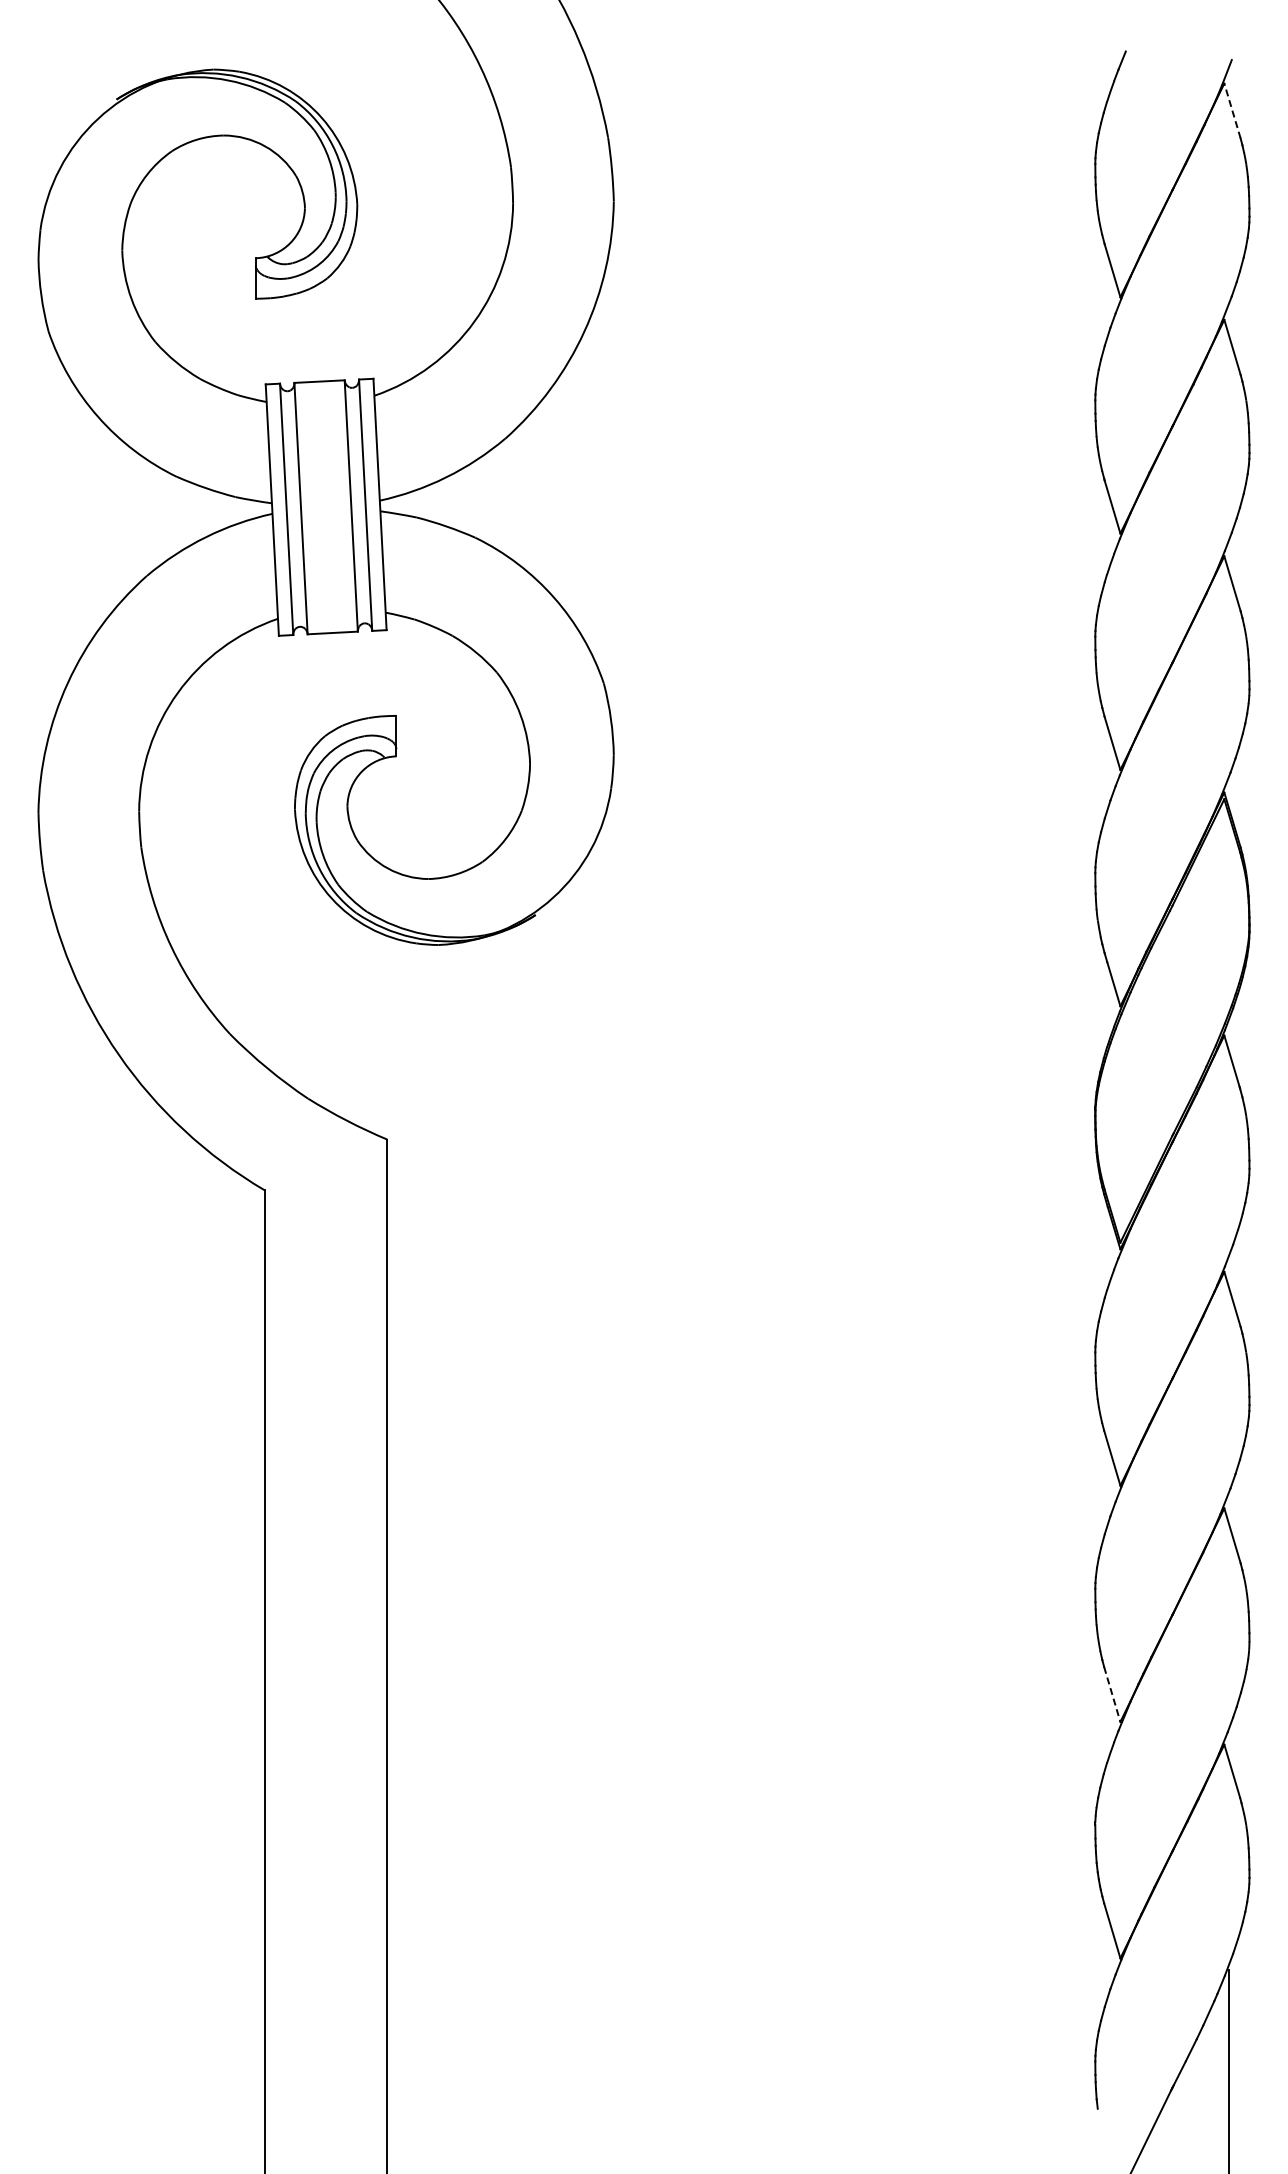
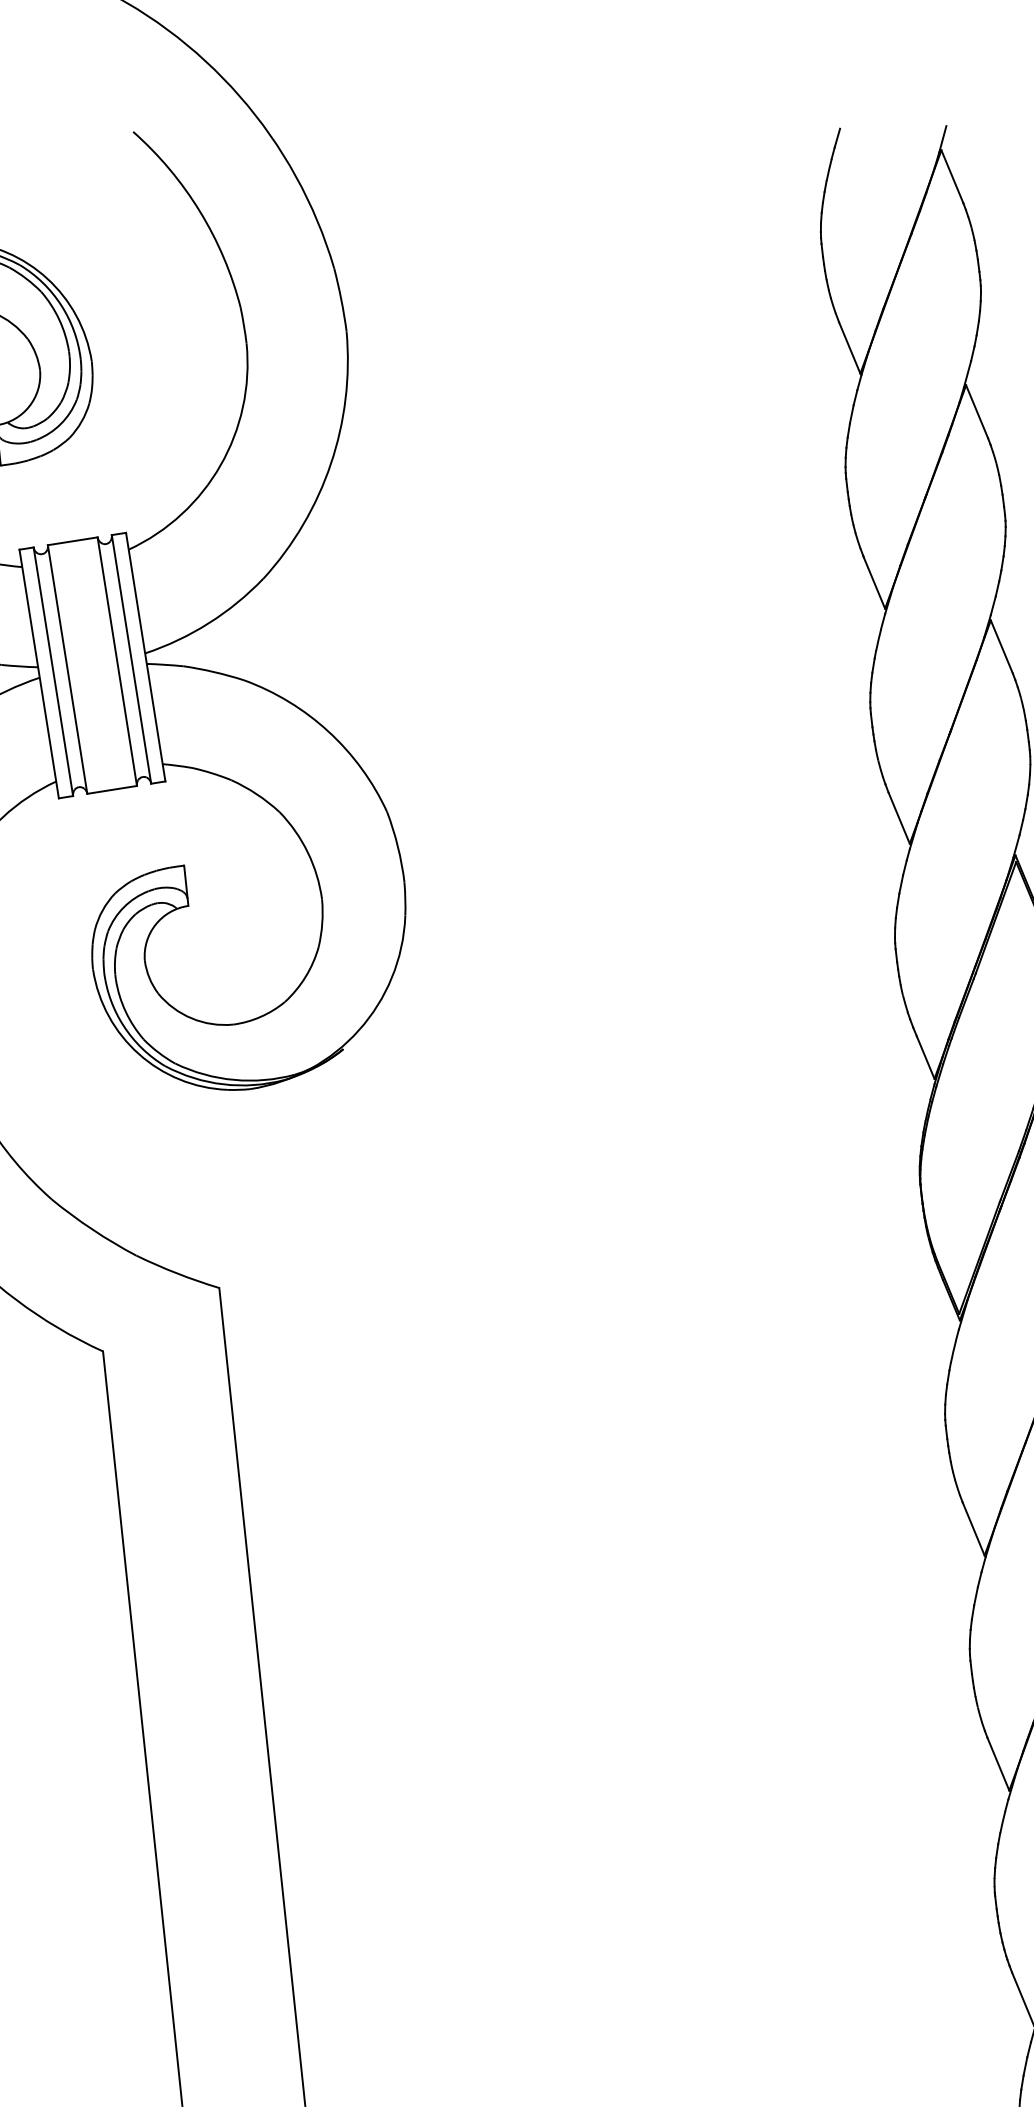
line: (1232, 111) -> (952, 177), dashed -> solid
line: (1112, 1694) -> (998, 1764), dashed -> solid

